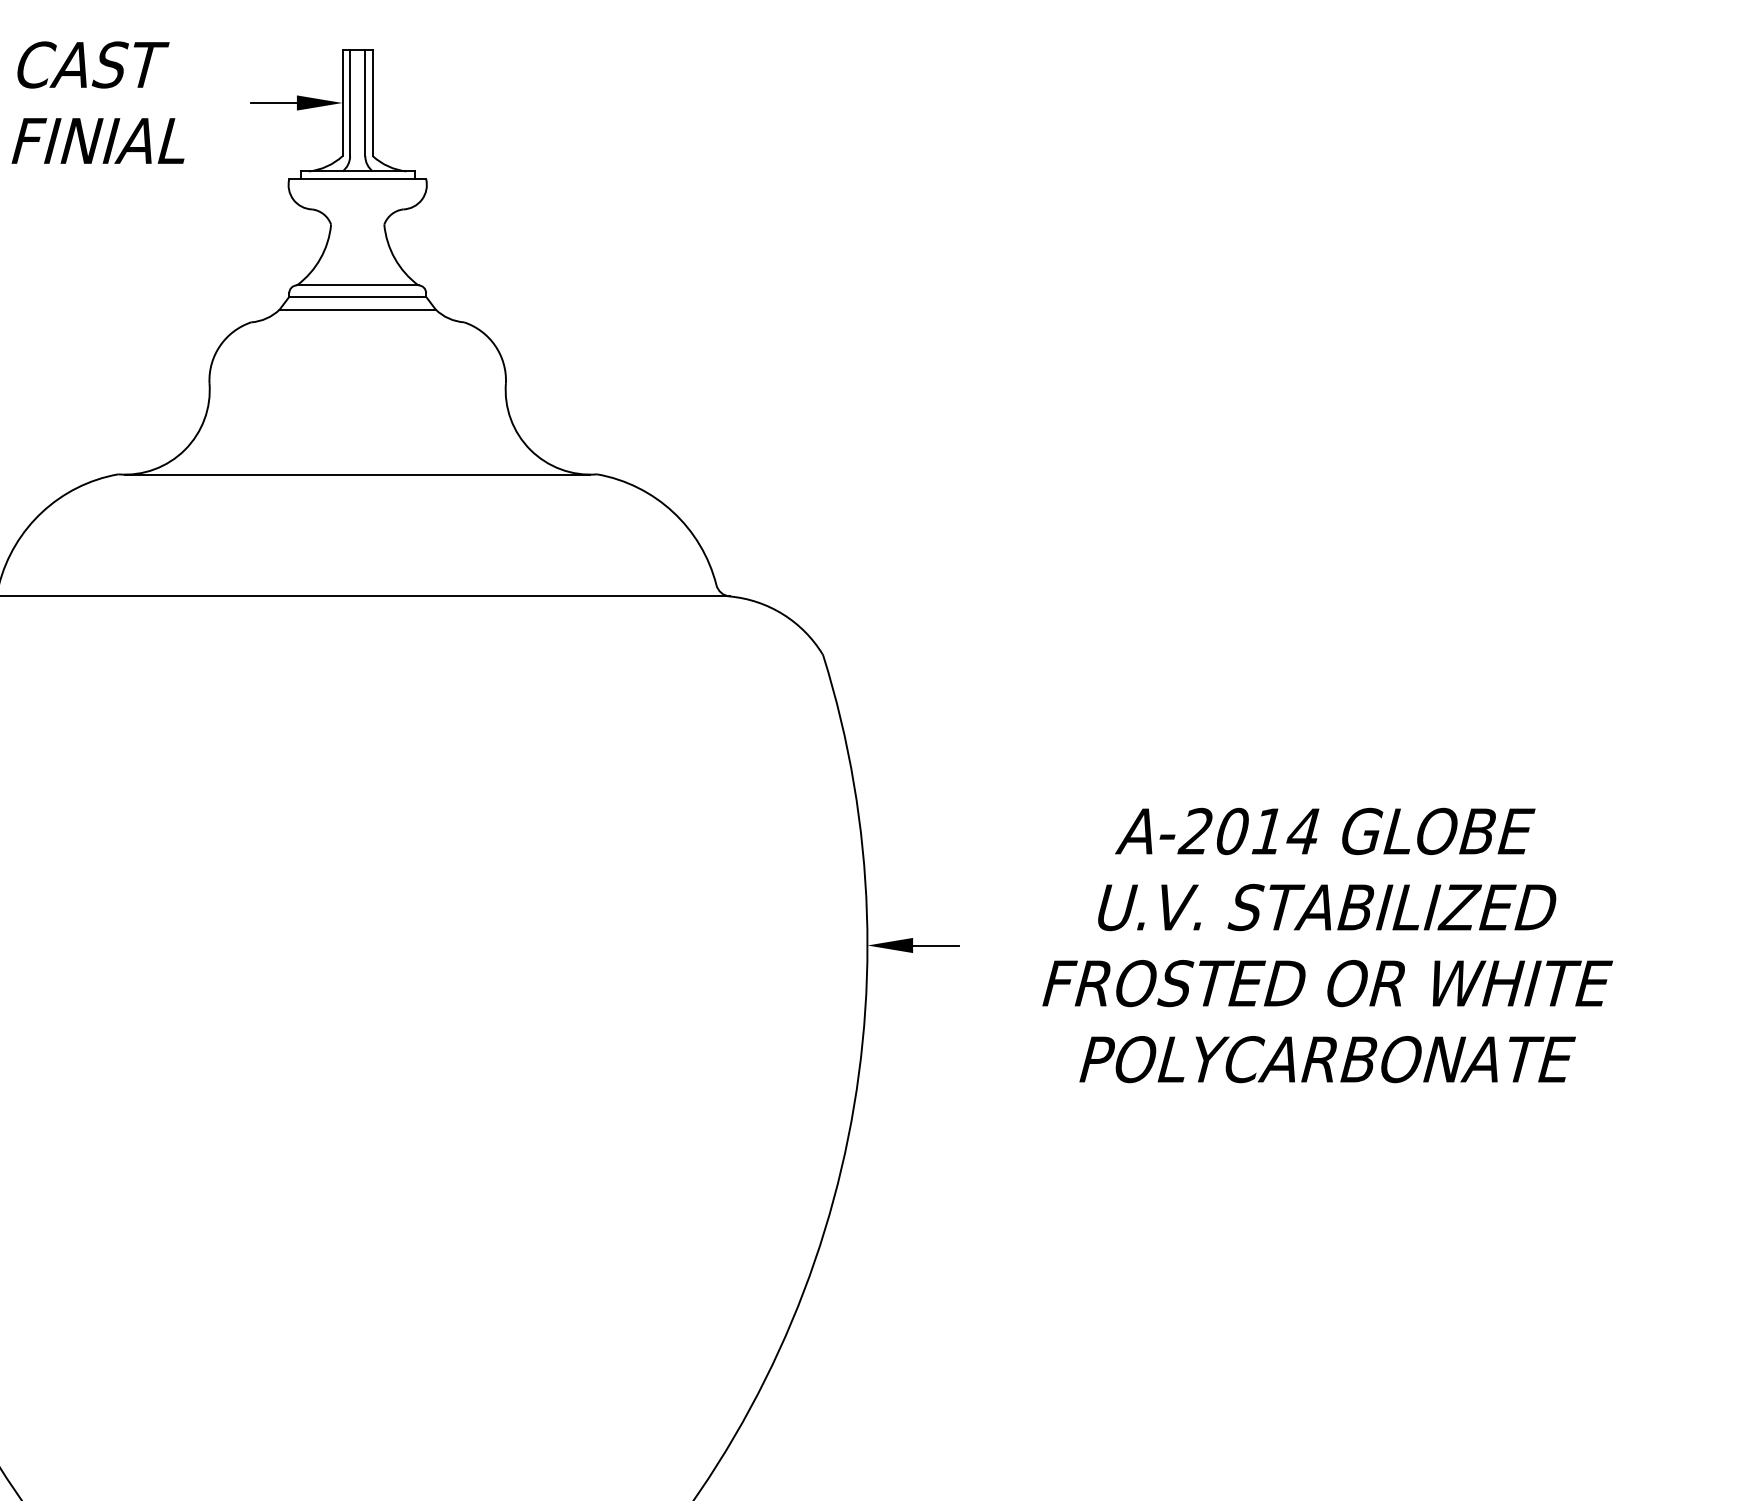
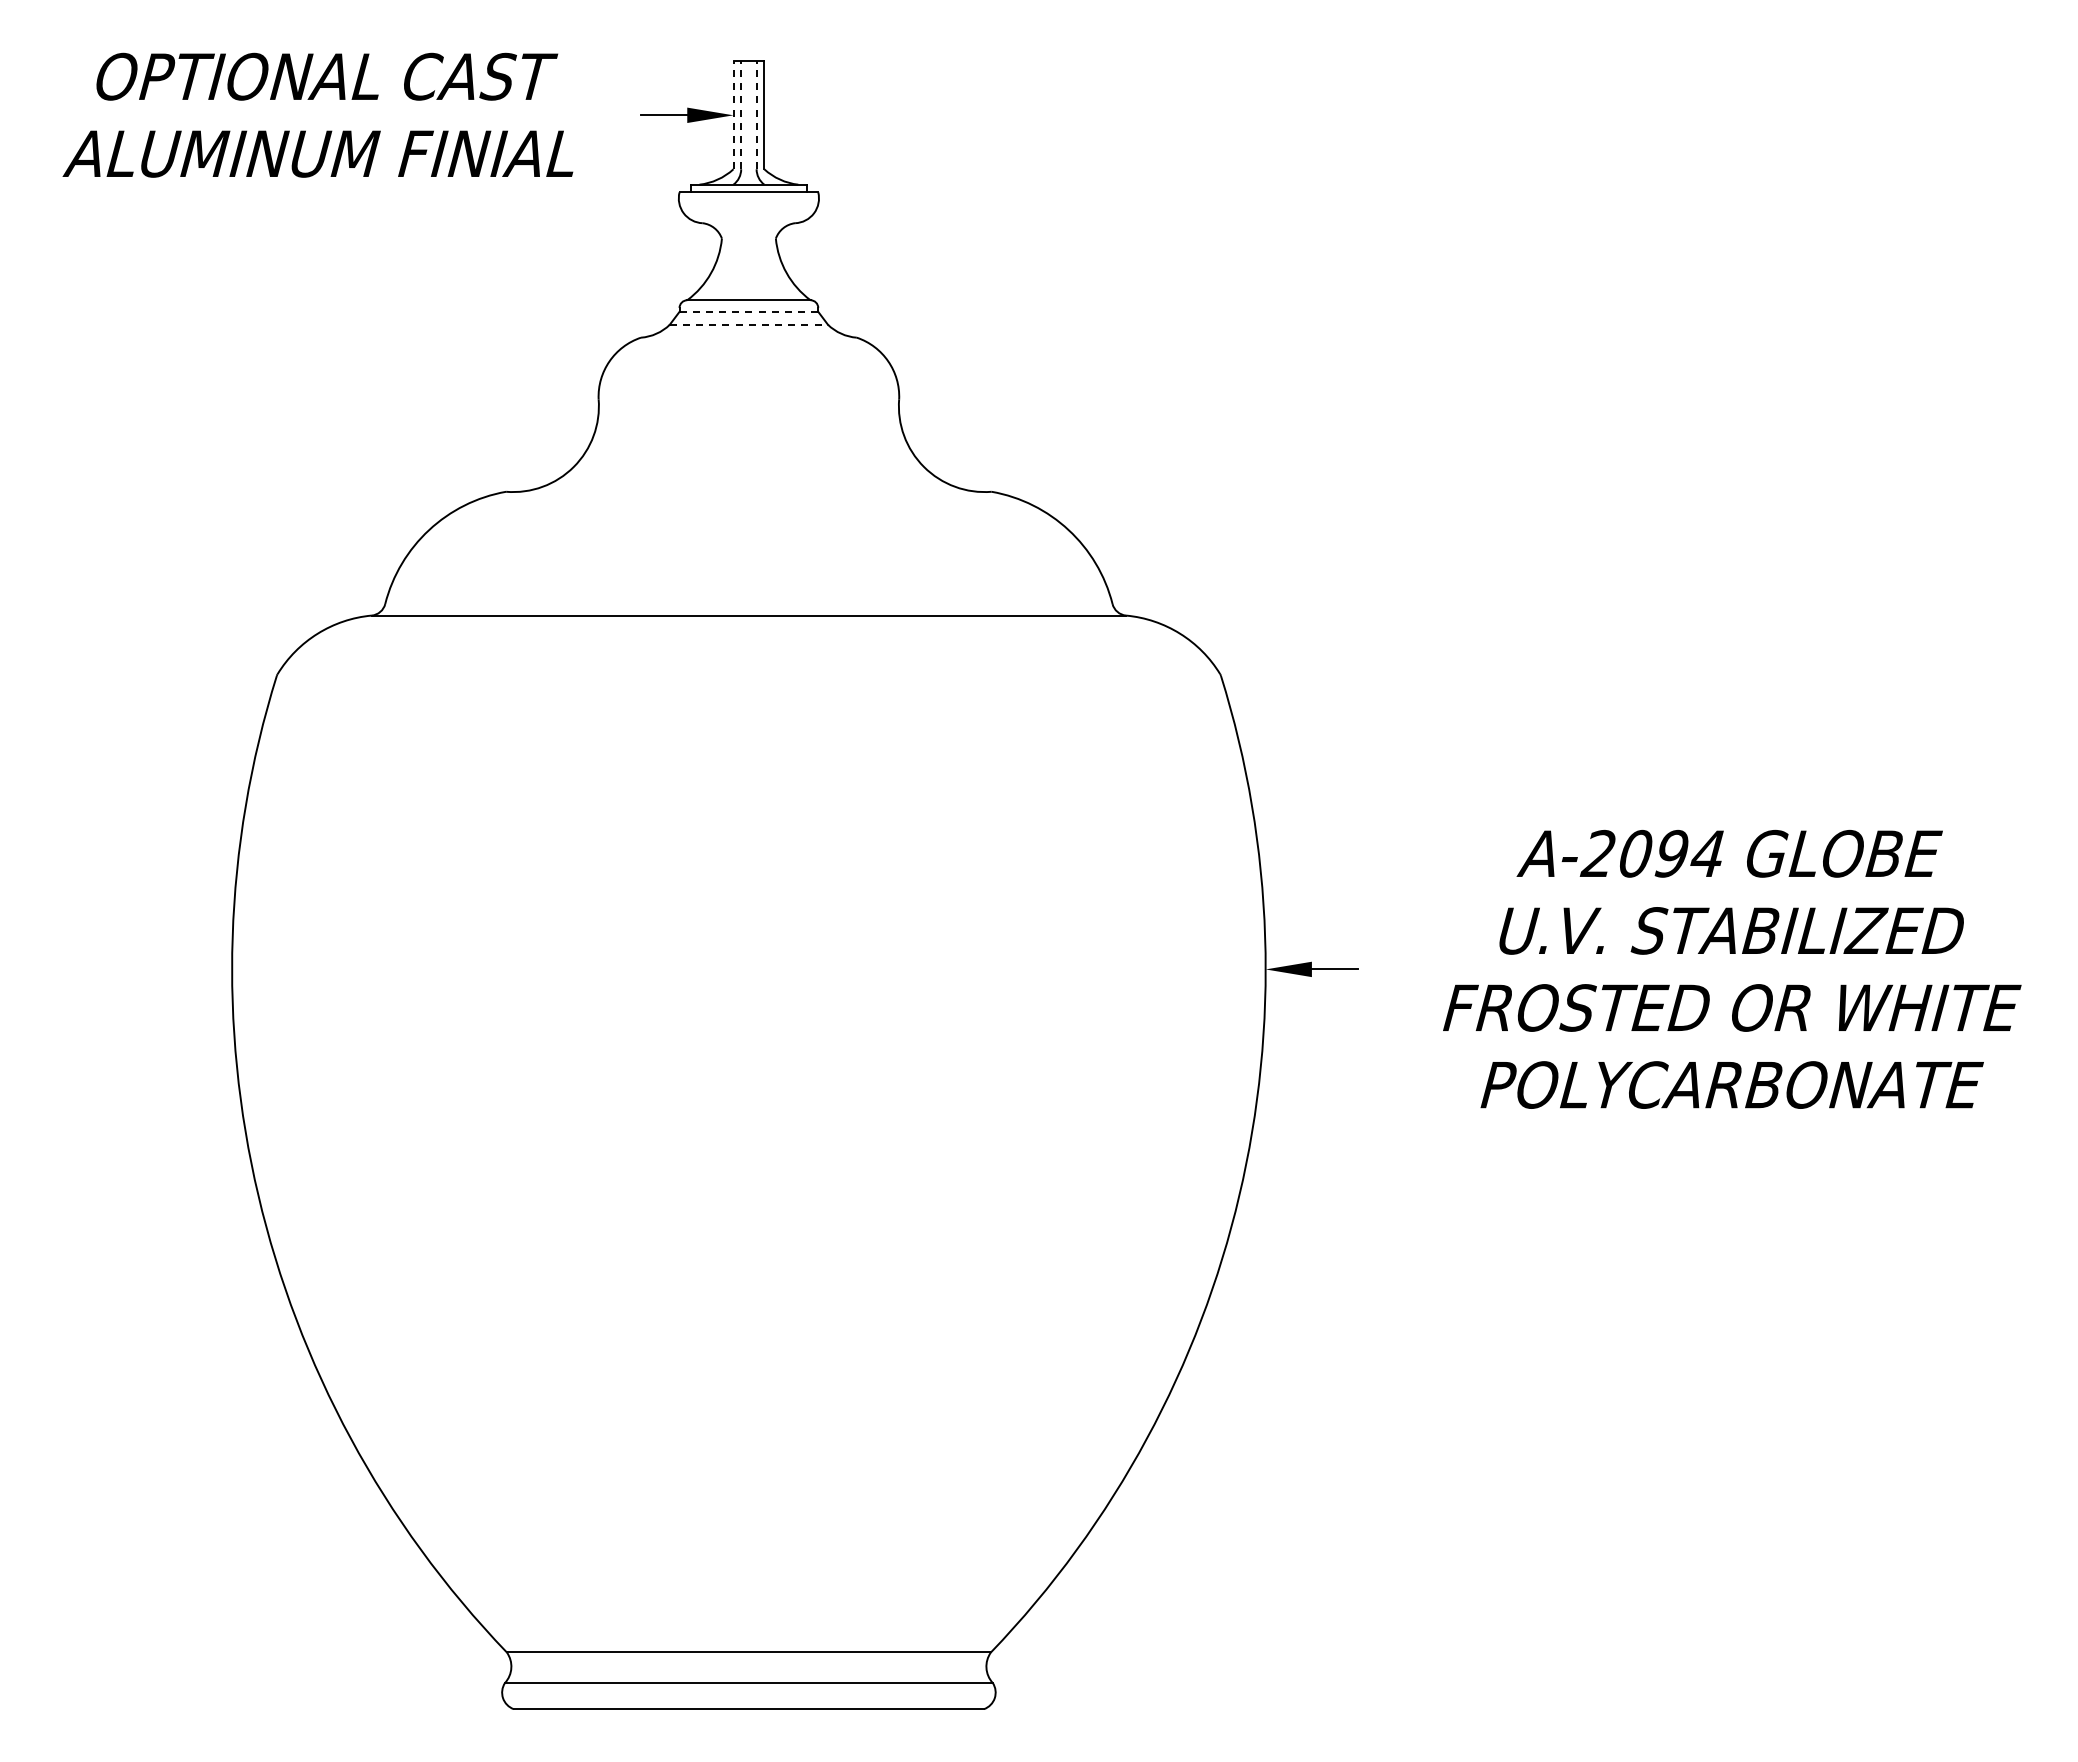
line: (342, 103) -> (733, 115), solid -> dashed
line: (350, 103) -> (741, 115), solid -> dashed
line: (365, 103) -> (756, 115), solid -> dashed
line: (358, 296) -> (749, 311), solid -> dashed
line: (358, 309) -> (749, 324), solid -> dashed
line: (357, 475) -> (748, 492), removed
text: (1267, 831) -> (1671, 853), A-2014 -> A-2094

